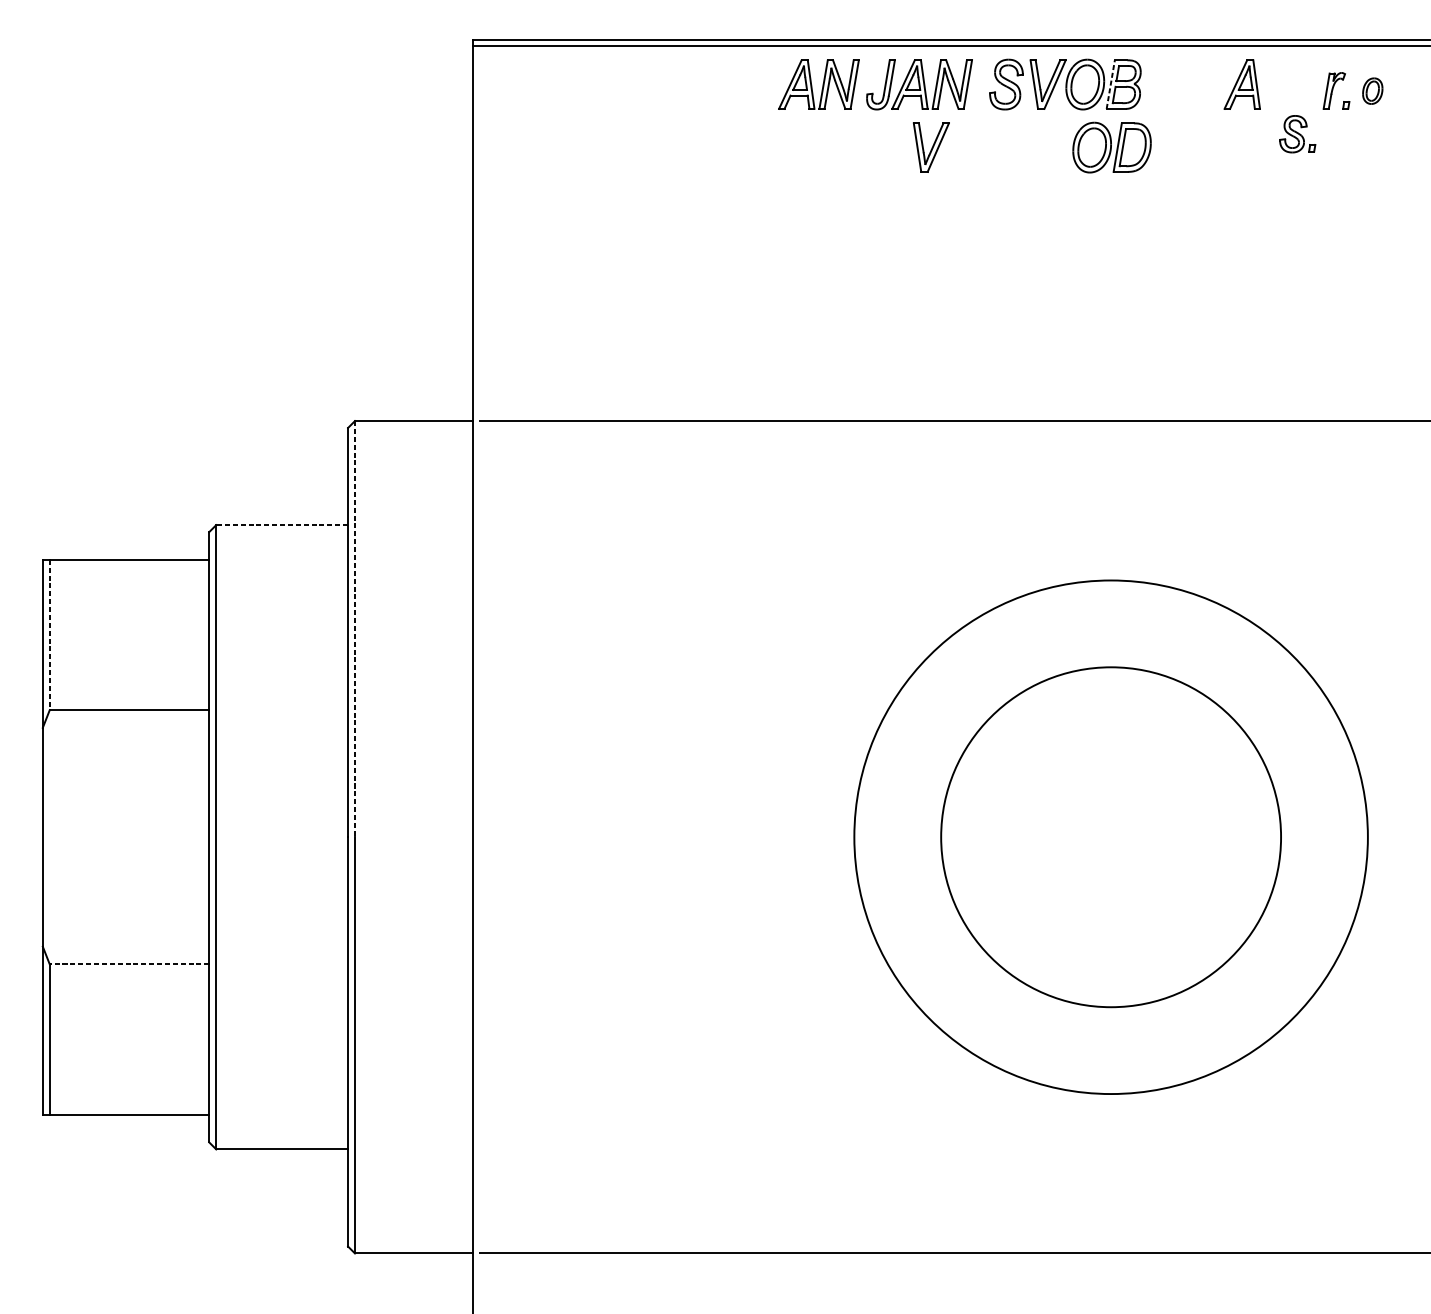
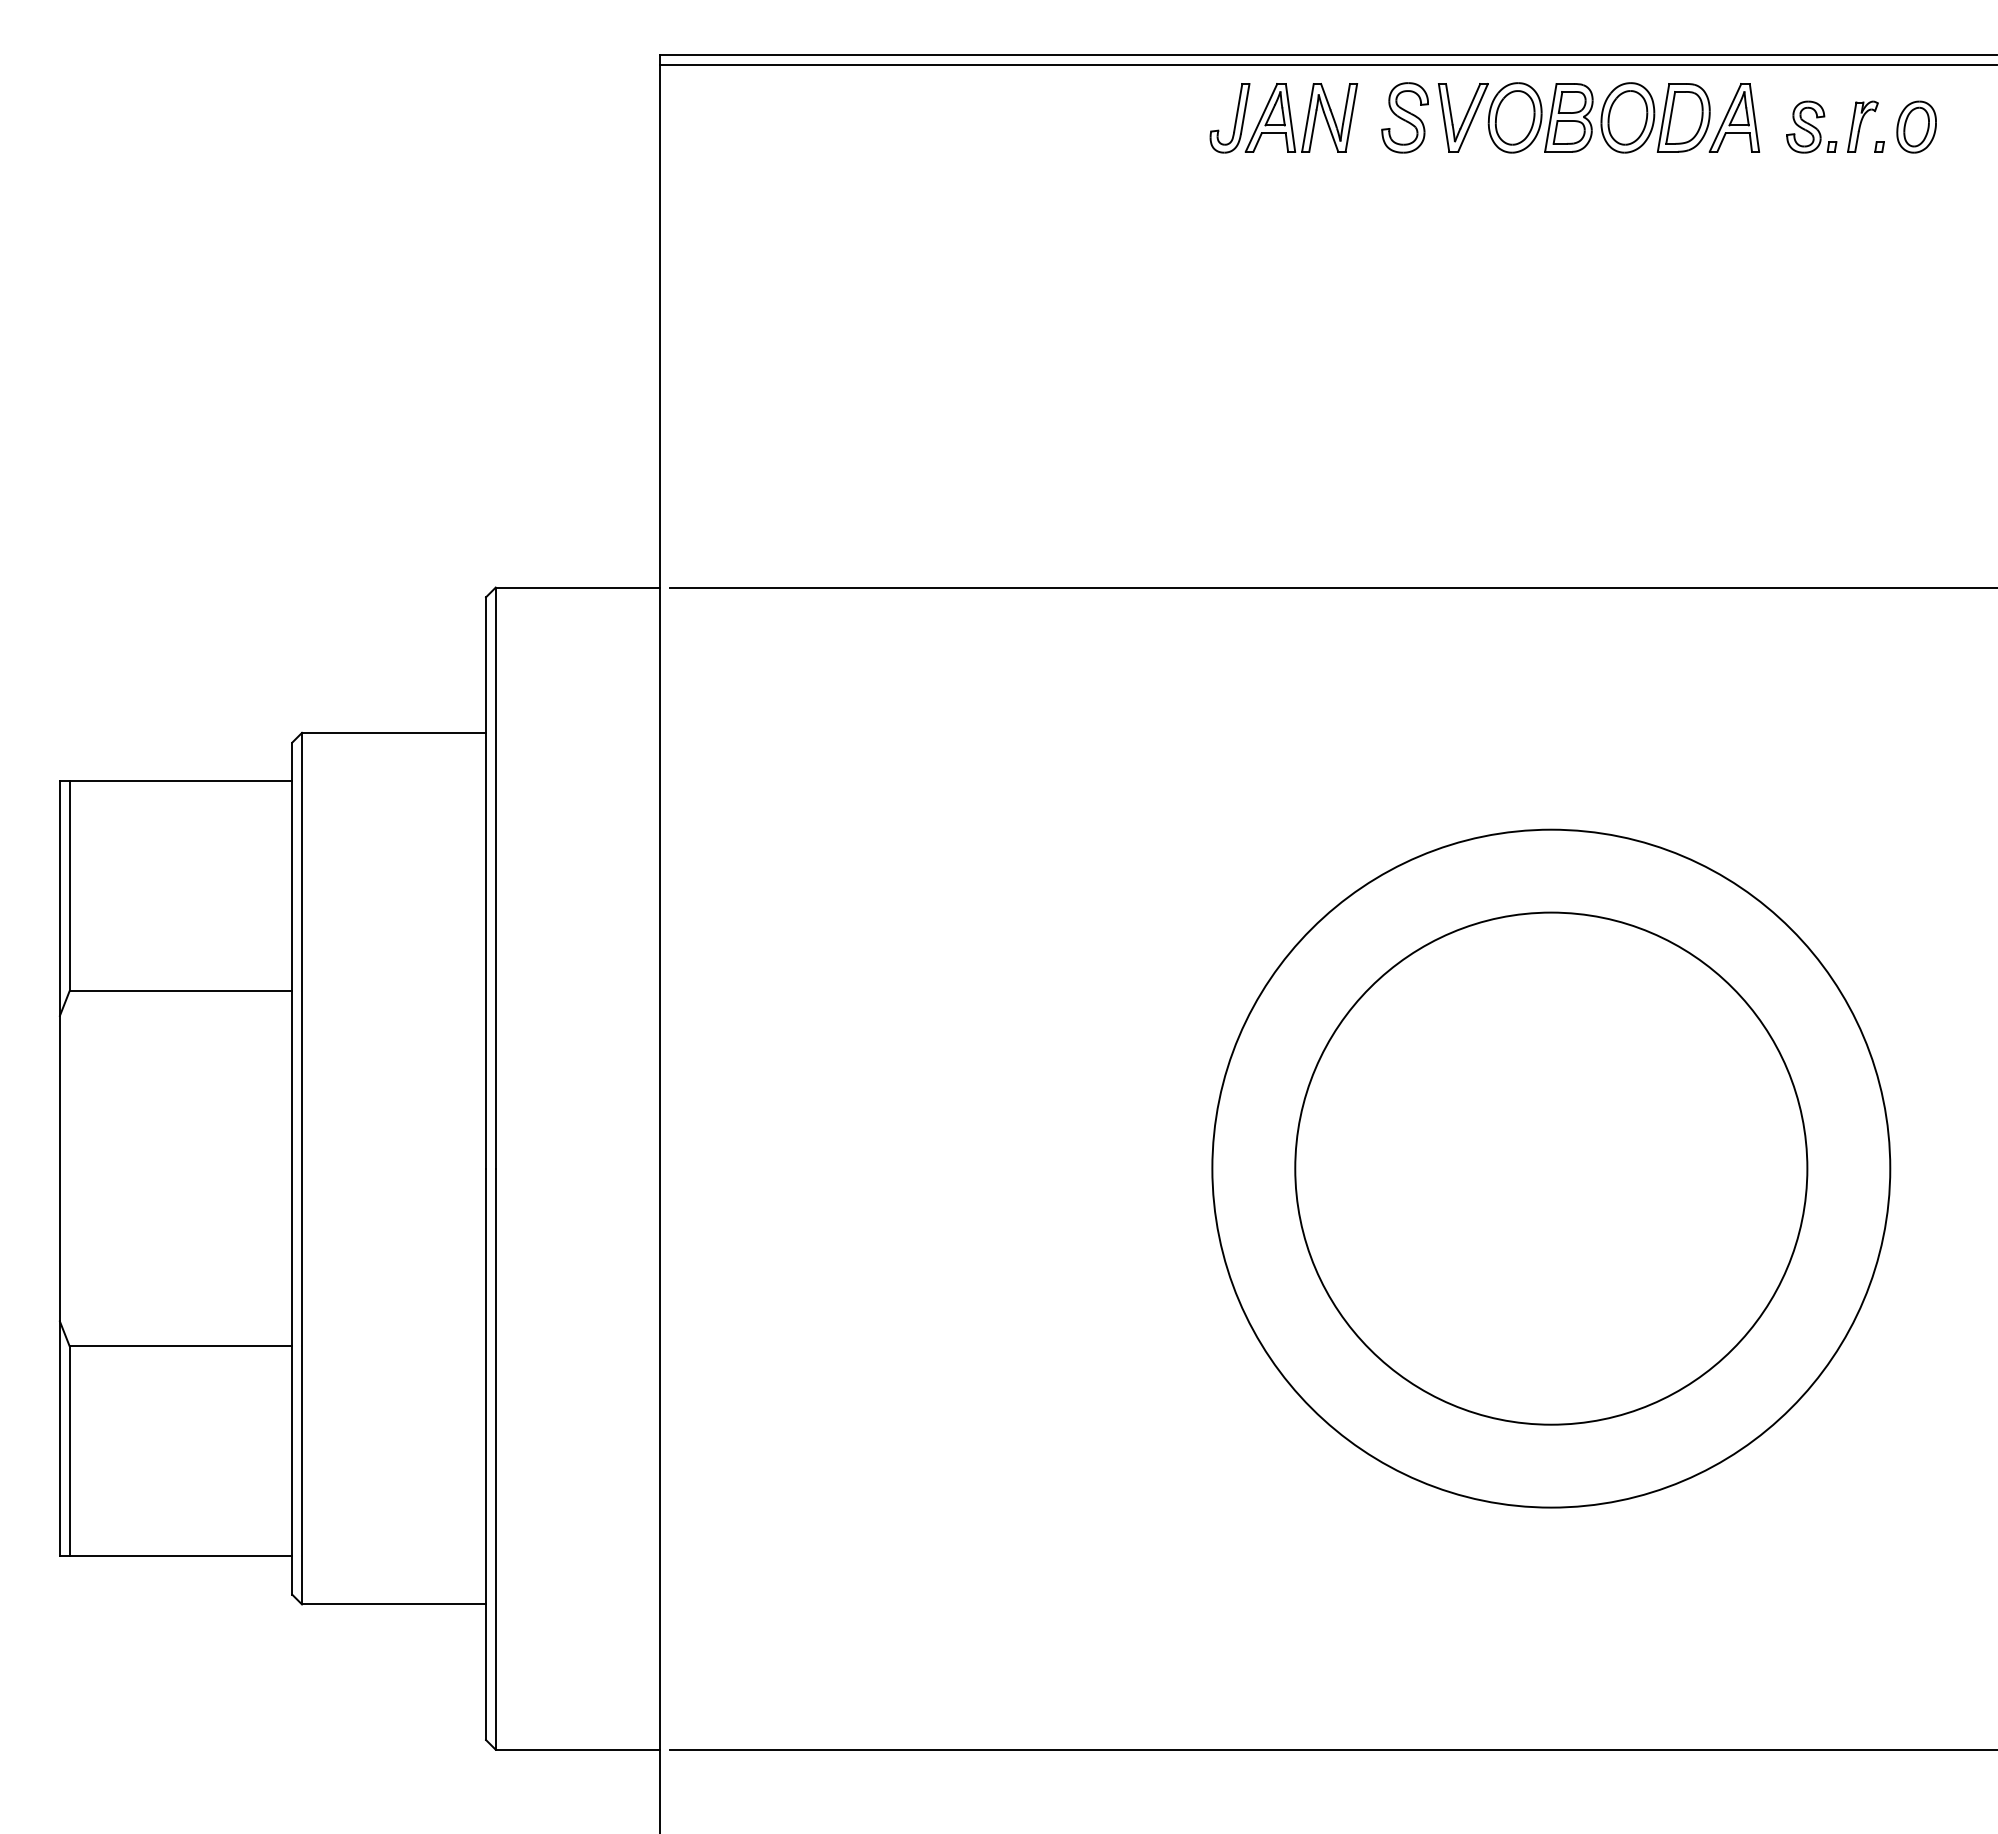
part: (819, 84) -> (1143, 117), removed
line: (1110, 84) -> (1550, 117), dashed -> solid
part: (1372, 90) -> (1916, 126), size x1.43
part: (1297, 133) -> (1811, 126), moved
part: (931, 147) -> (1300, 205), removed
part: (1111, 147) -> (1655, 117), moved
line: (281, 524) -> (393, 732), dashed -> solid
line: (354, 629) -> (495, 878), dashed -> solid
line: (49, 635) -> (69, 886), dashed -> solid
circle: (1111, 837) -> (1551, 1168), size x0.71
circle: (1111, 837) -> (1551, 1168), size x1.43
line: (129, 964) -> (180, 1346), dashed -> solid

